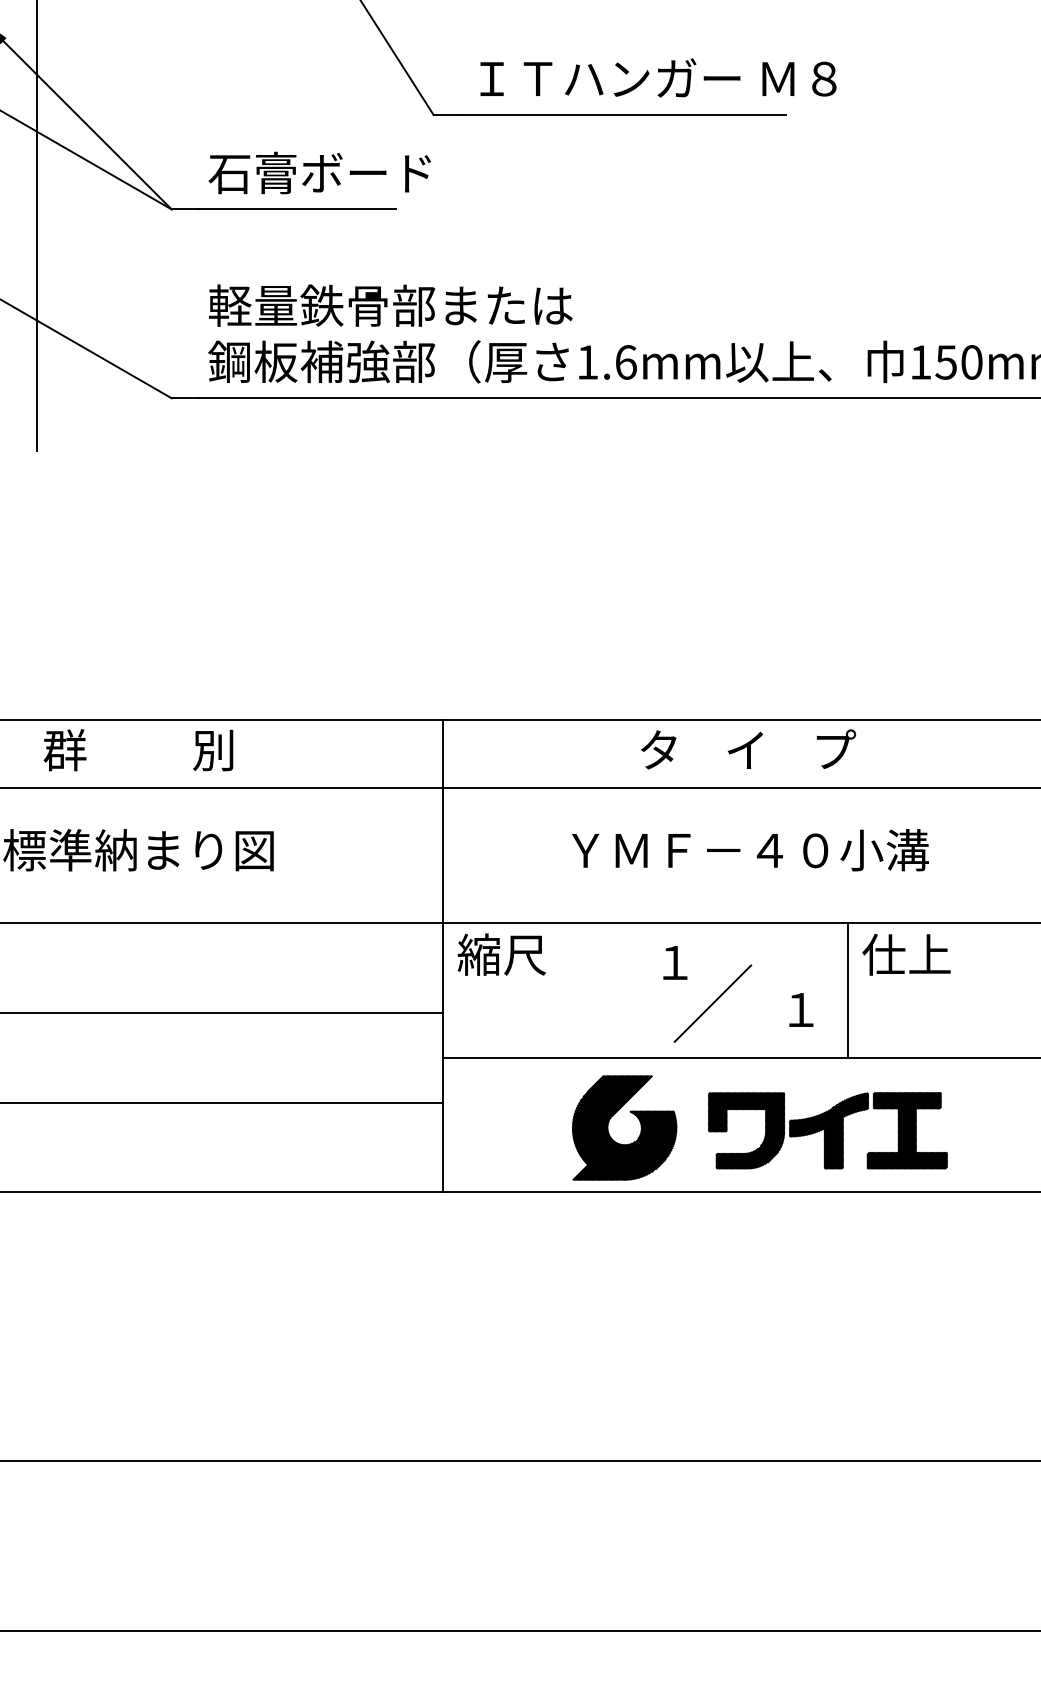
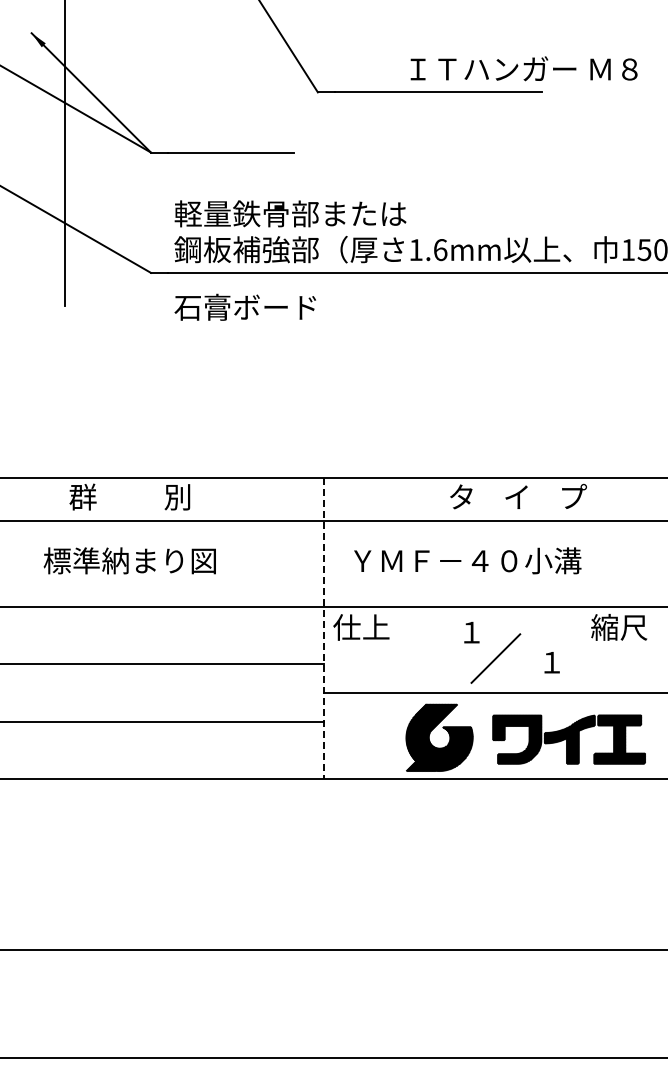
text: (657, 77) -> (523, 68), moved
text: (318, 171) -> (244, 306), moved
text: (750, 849) -> (467, 560), moved
text: (502, 953) -> (361, 626), 縮尺 -> 仕上
text: (906, 953) -> (619, 626), 仕上 -> 縮尺
line: (442, 957) -> (323, 629), solid -> dashed
line: (847, 989) -> (581, 649), removed

